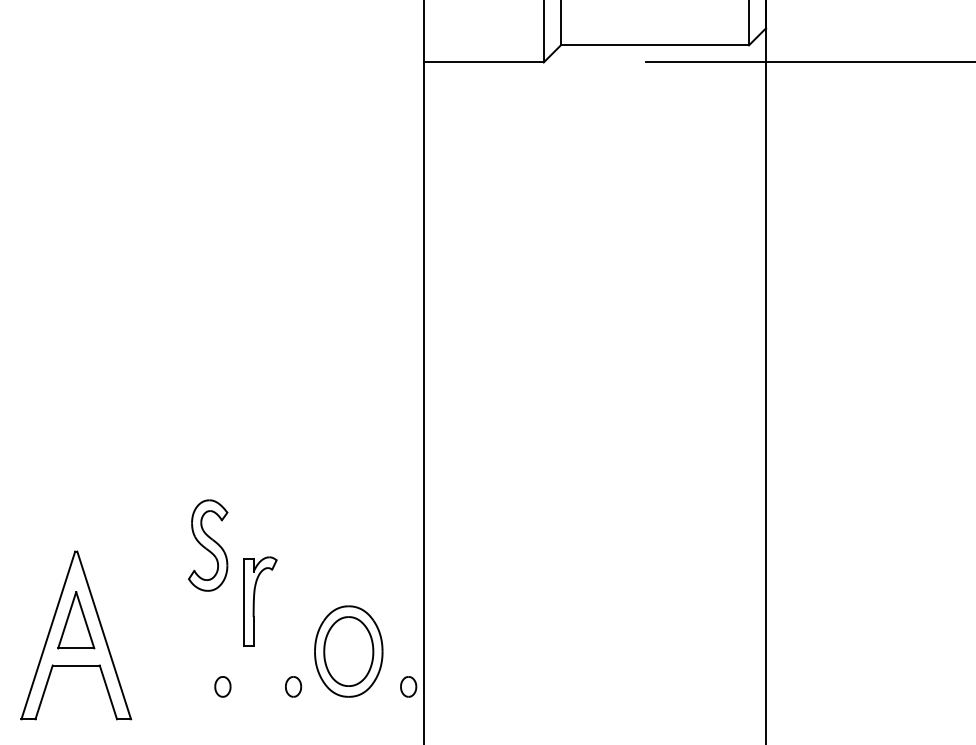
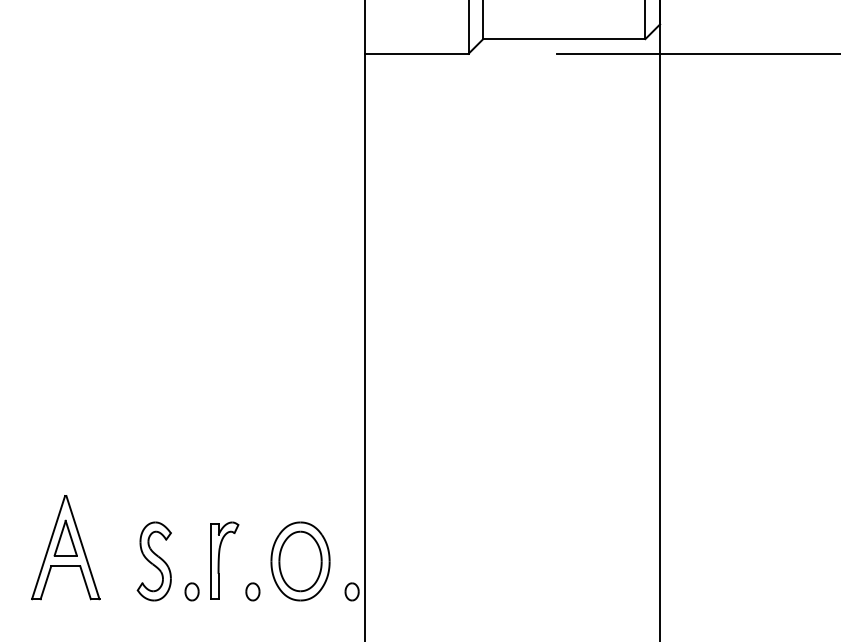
part: (208, 545) -> (154, 561), moved
part: (260, 601) -> (224, 560), moved
part: (76, 635) -> (65, 547), size x0.71

